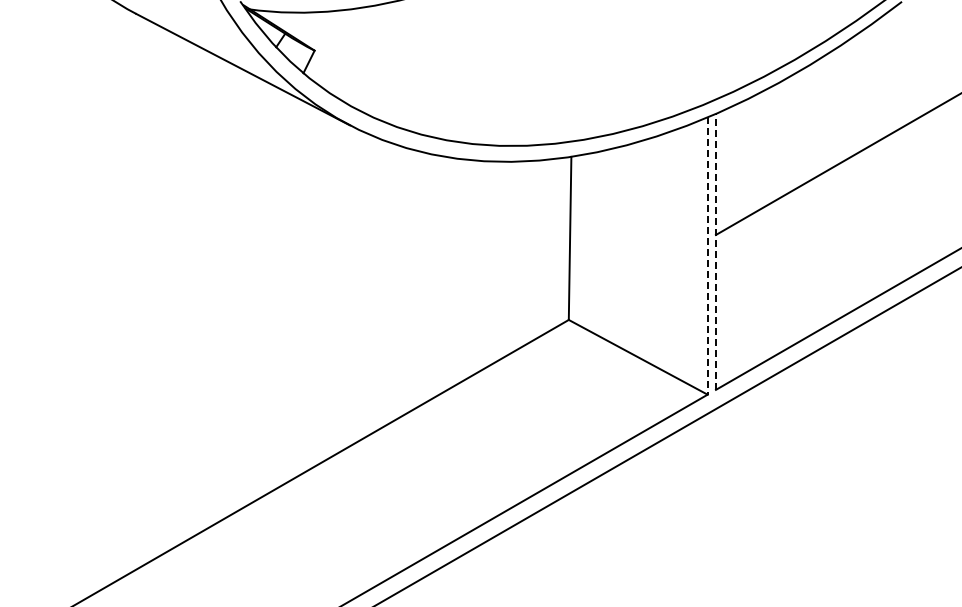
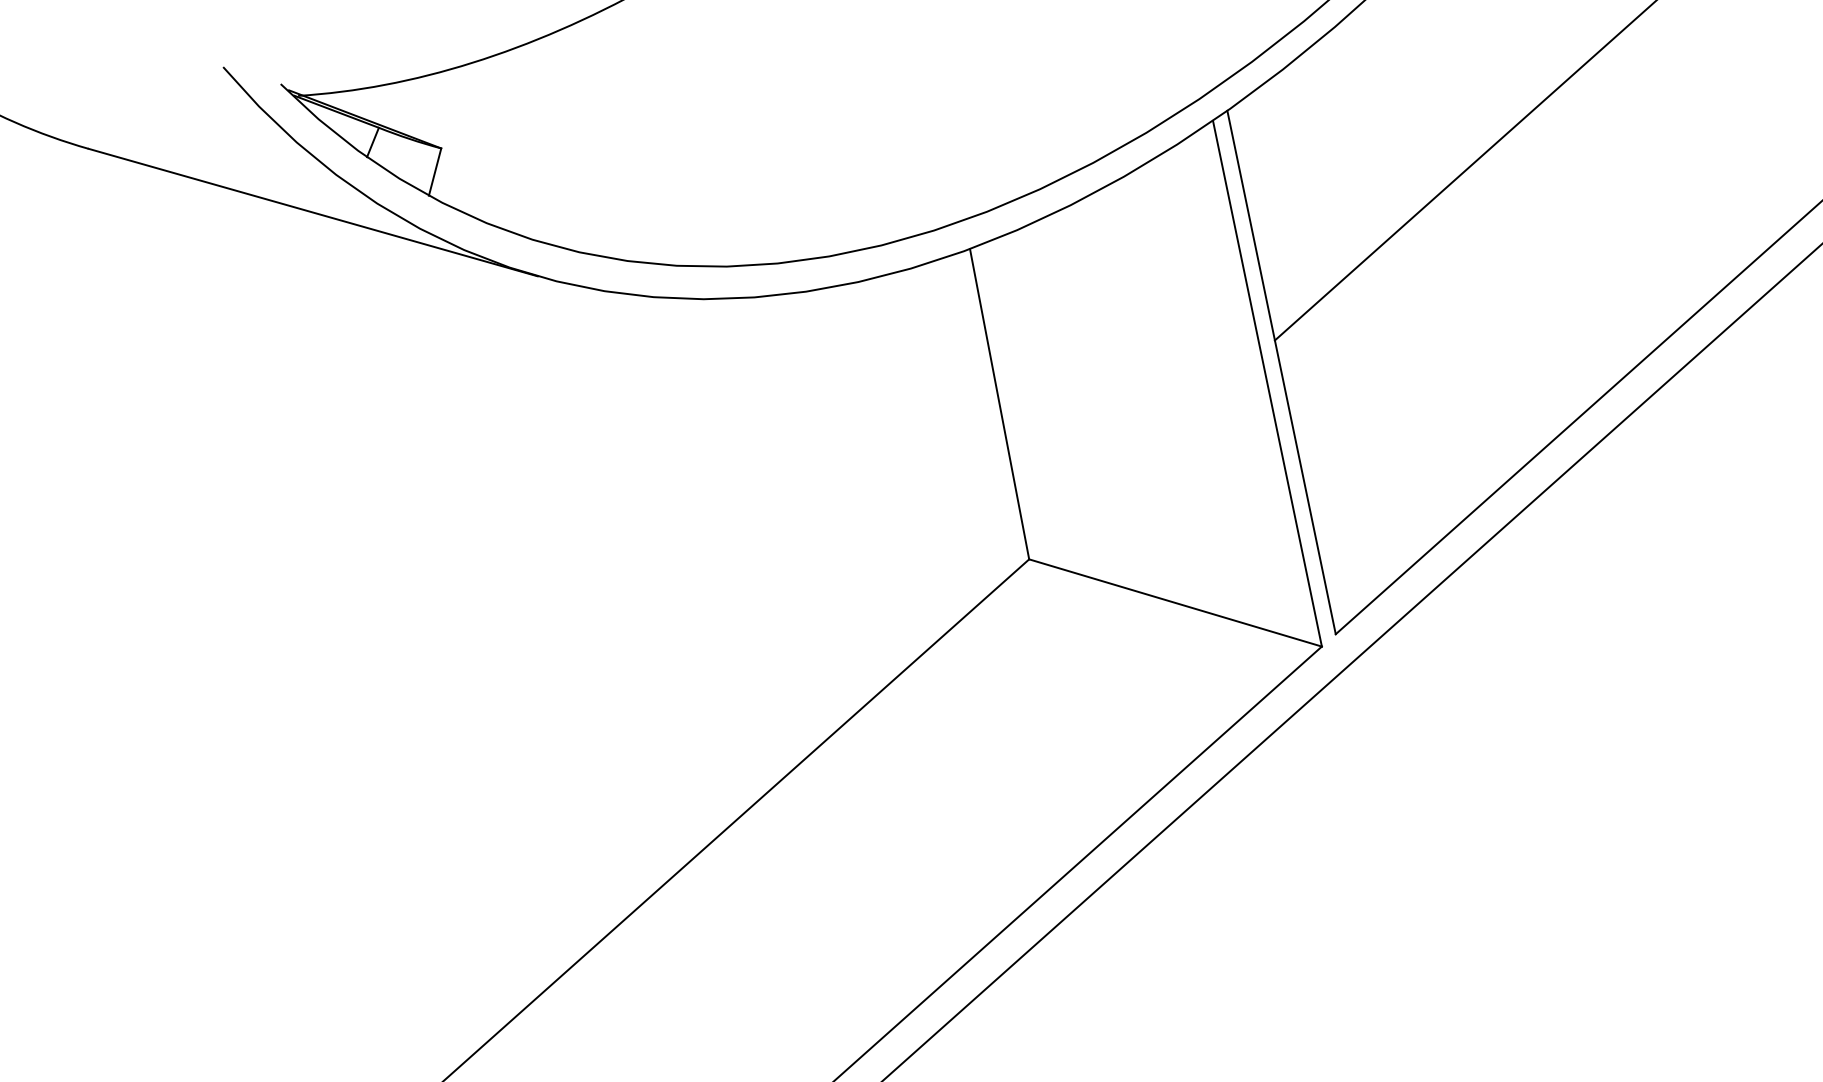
line: (715, 251) -> (1280, 371), dashed -> solid
line: (707, 256) -> (1267, 384), dashed -> solid

